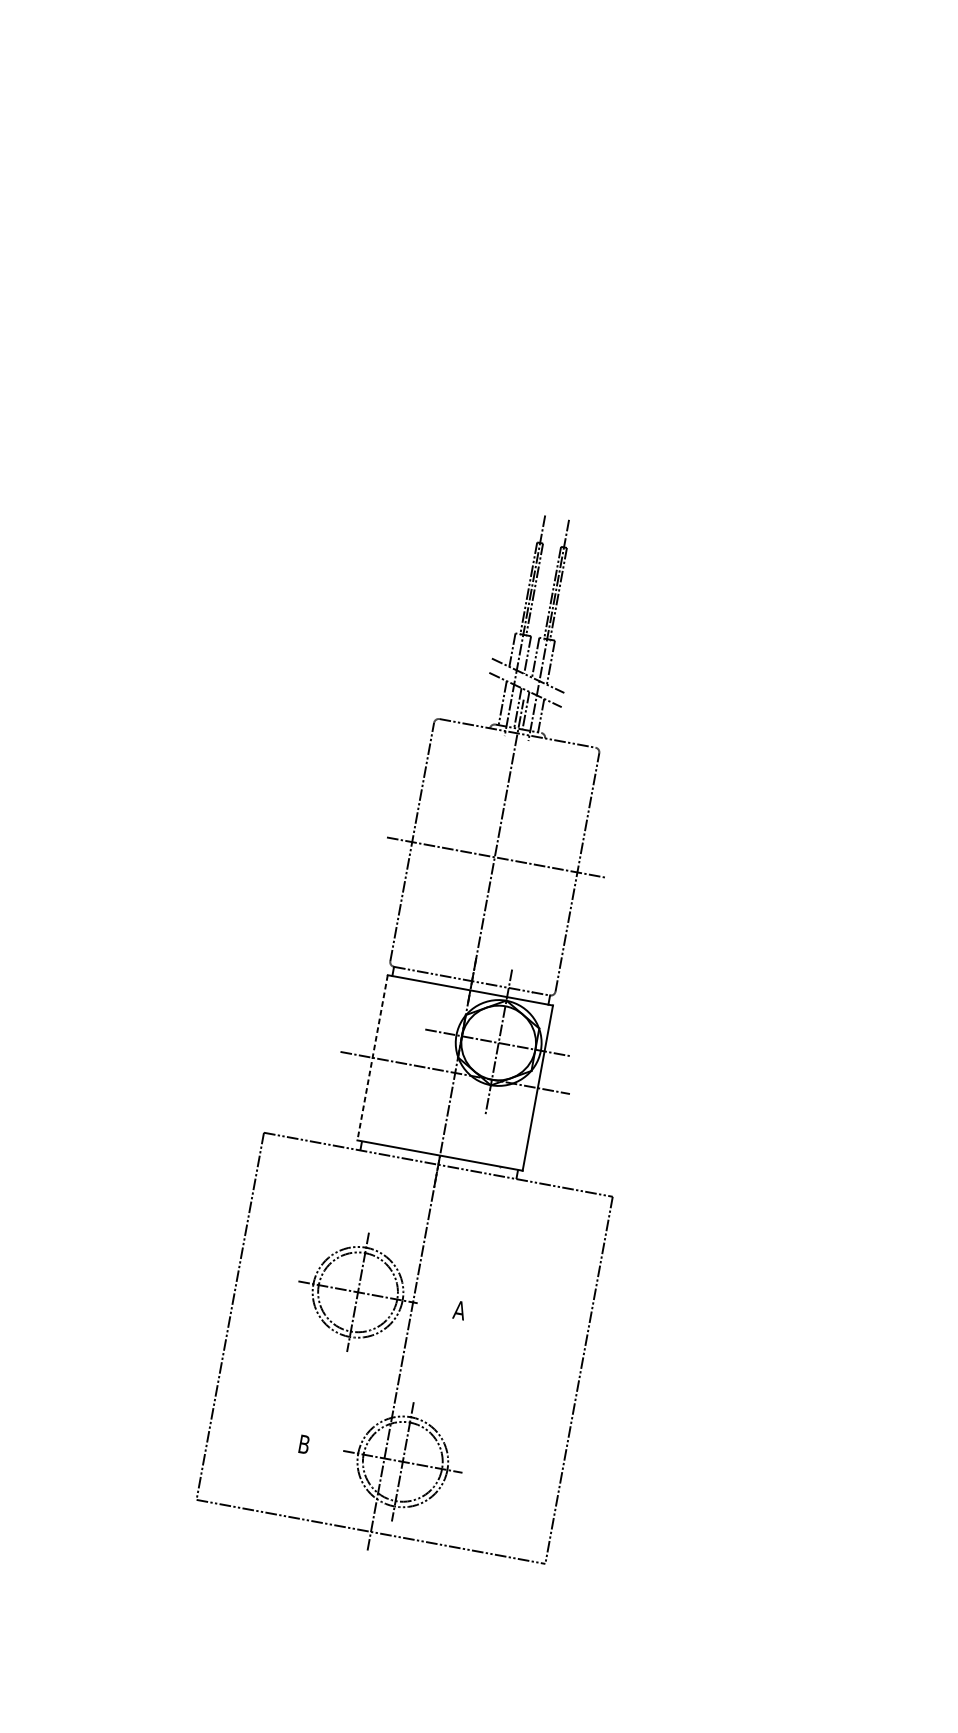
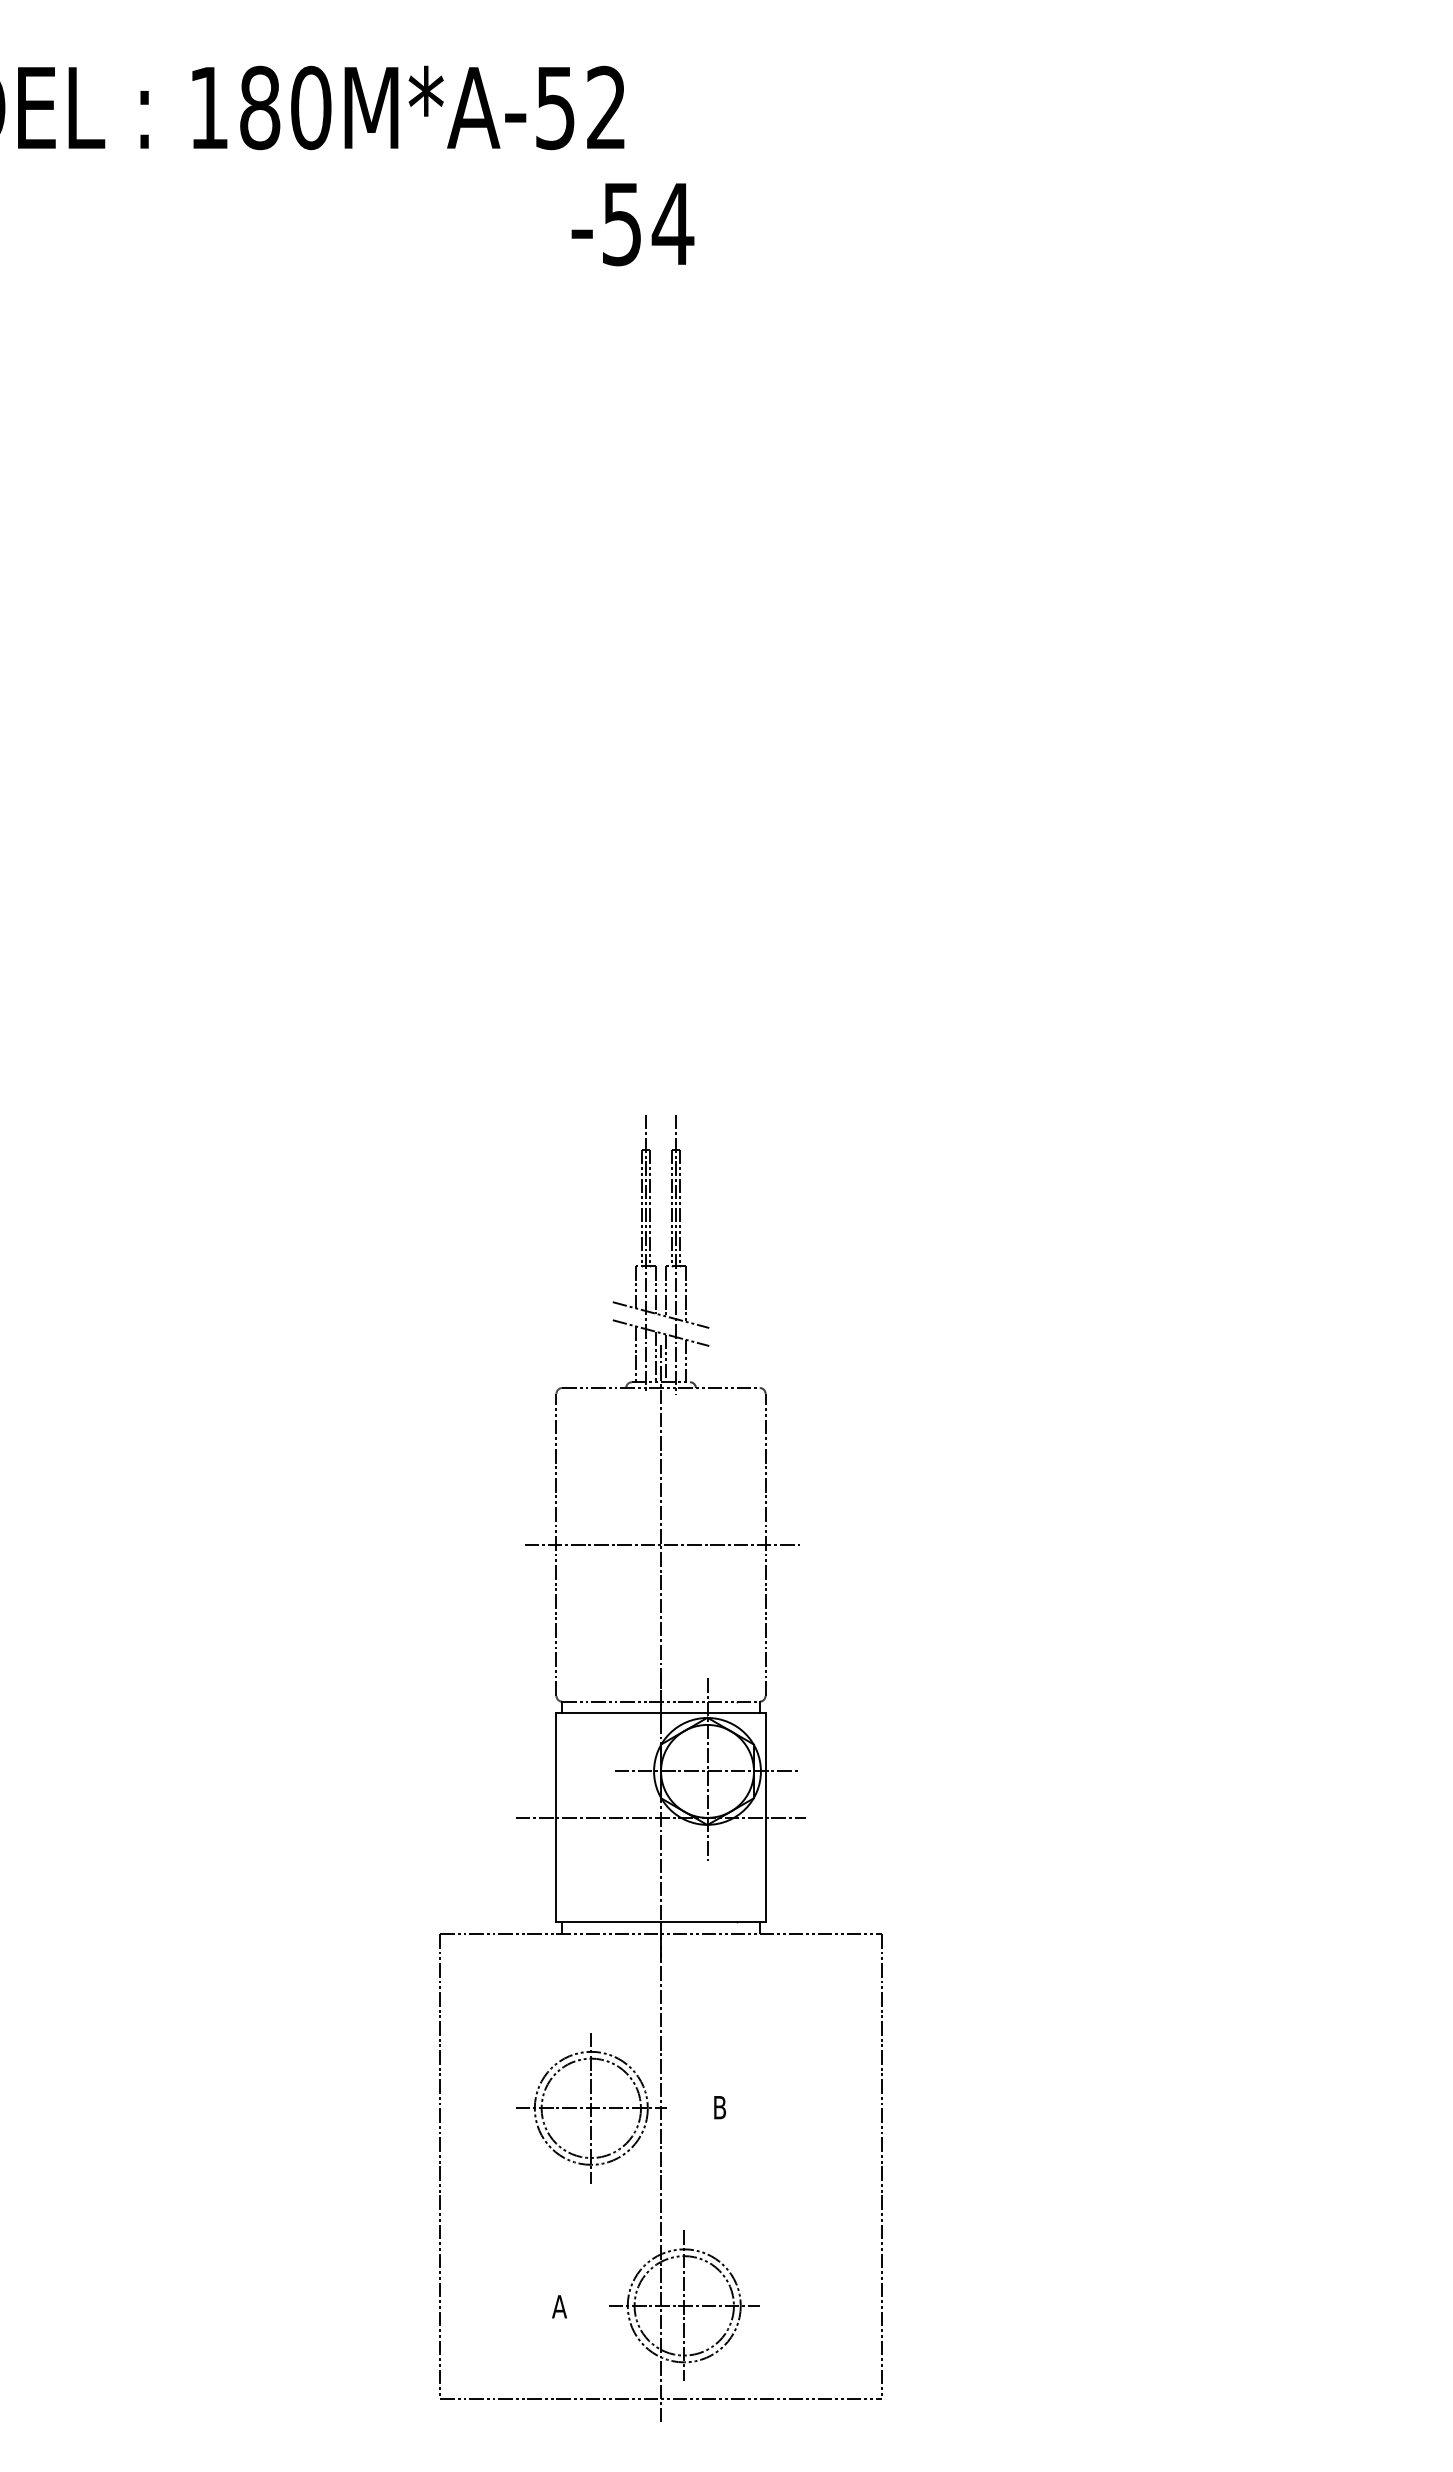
line: (372, 1057) -> (556, 1817), dashed -> solid
text: (459, 1310) -> (719, 2107), A -> B
text: (304, 1444) -> (559, 2306), B -> A

